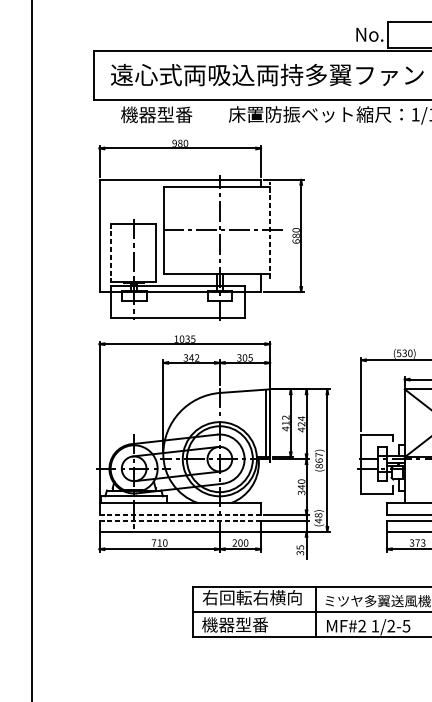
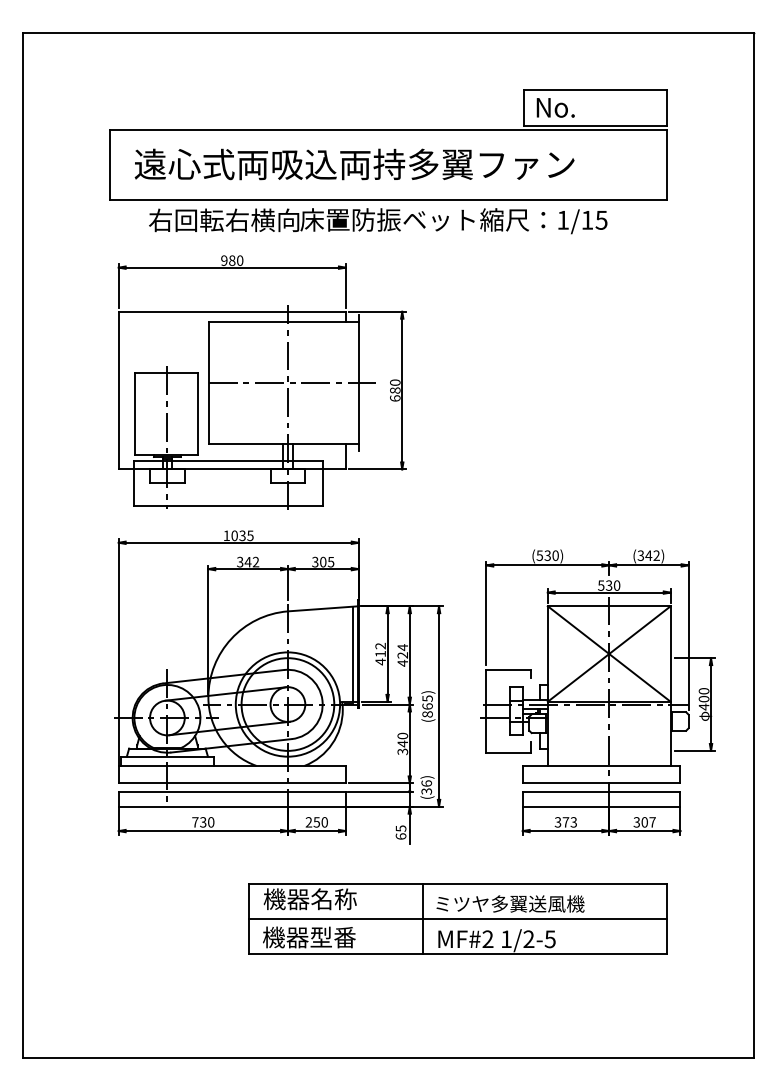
text: (369, 34) -> (555, 107), moved
text: (174, 114) -> (224, 220), 機器型番 -> 右回転右横向
line: (270, 230) -> (358, 382), dashed -> solid
line: (110, 252) -> (134, 414), dashed -> solid
text: (319, 454) -> (427, 698), (867) -> (865)
line: (180, 515) -> (232, 783), dashed -> solid
text: (318, 518) -> (426, 787), (48) -> (36)
line: (180, 521) -> (232, 791), dashed -> solid
text: (159, 543) -> (203, 822), 710 -> 730
text: (240, 543) -> (316, 822), 200 -> 250
text: (299, 553) -> (400, 836), 35 -> 65
text: (252, 597) -> (333, 899), 右回転右横向 -> 機器名称

